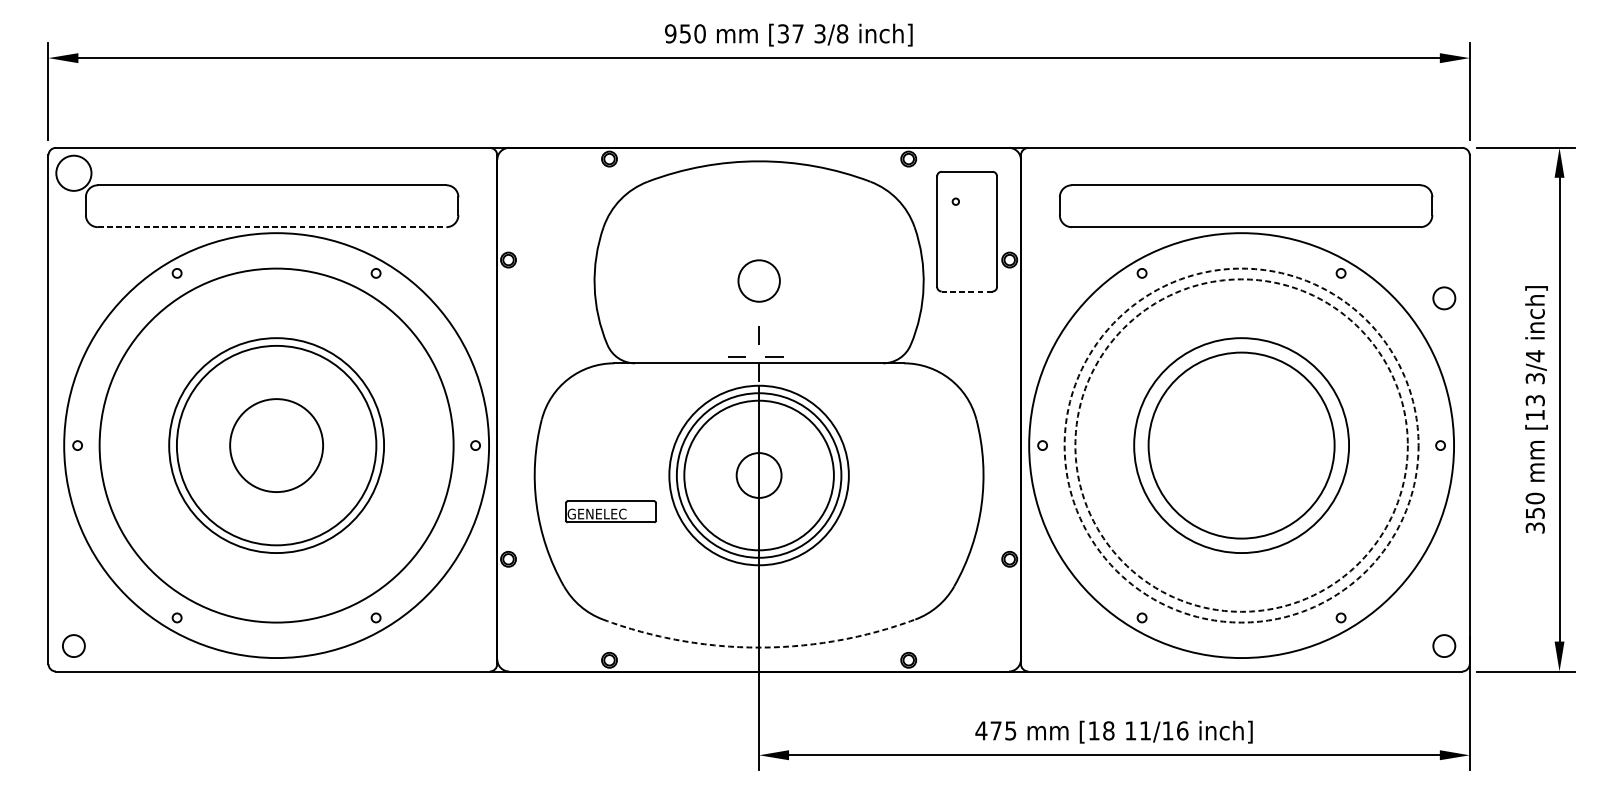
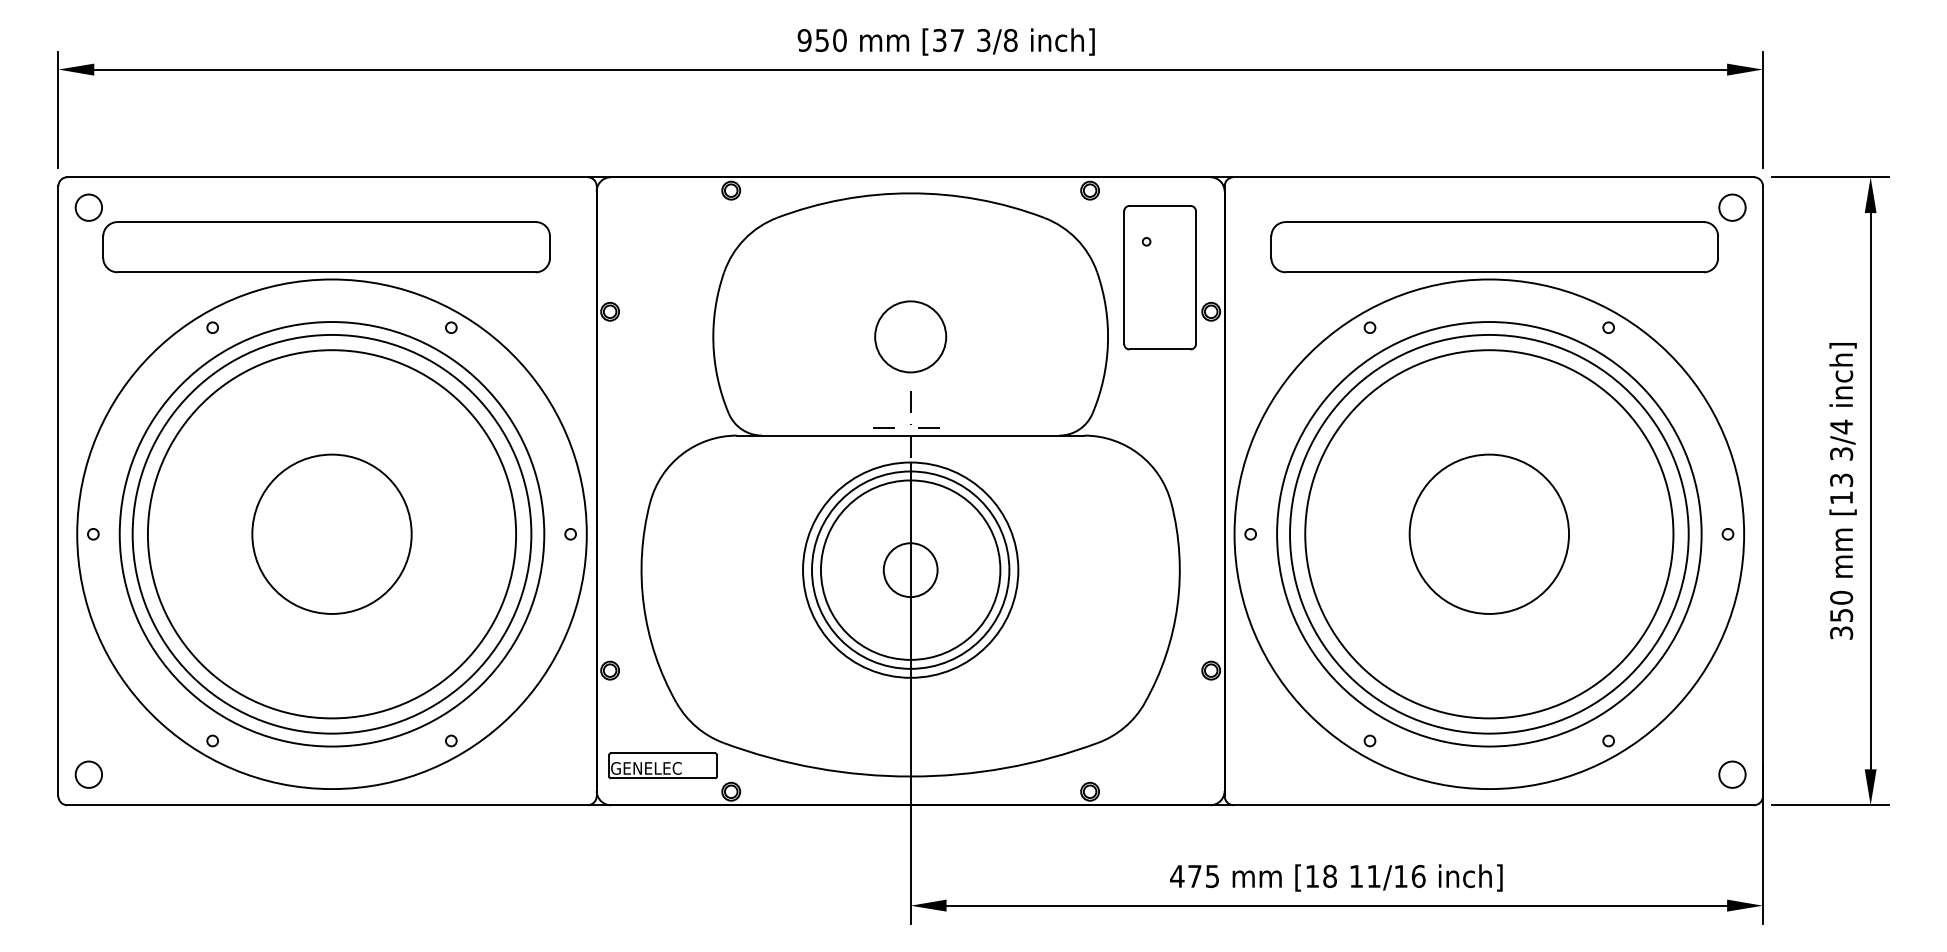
circle: (73, 173) -> (88, 207), size x0.62
line: (272, 227) -> (327, 272), dashed -> solid
circle: (758, 280) -> (910, 336), size x1.43
line: (967, 291) -> (1160, 349), dashed -> solid
circle: (1444, 298) -> (1732, 207), moved
circle: (276, 444) -> (331, 533), size x1.43
circle: (276, 444) -> (331, 533), size x1.67
circle: (1241, 444) -> (1489, 533), dashed -> solid
circle: (1241, 444) -> (1489, 533), size x0.71
circle: (276, 445) -> (331, 534), size x1.43
circle: (1241, 445) -> (1489, 534), dashed -> solid
circle: (1241, 445) -> (1489, 534), size x1.43
part: (610, 511) -> (662, 765), moved
arc: (758, 647) -> (910, 776), dashed -> solid

